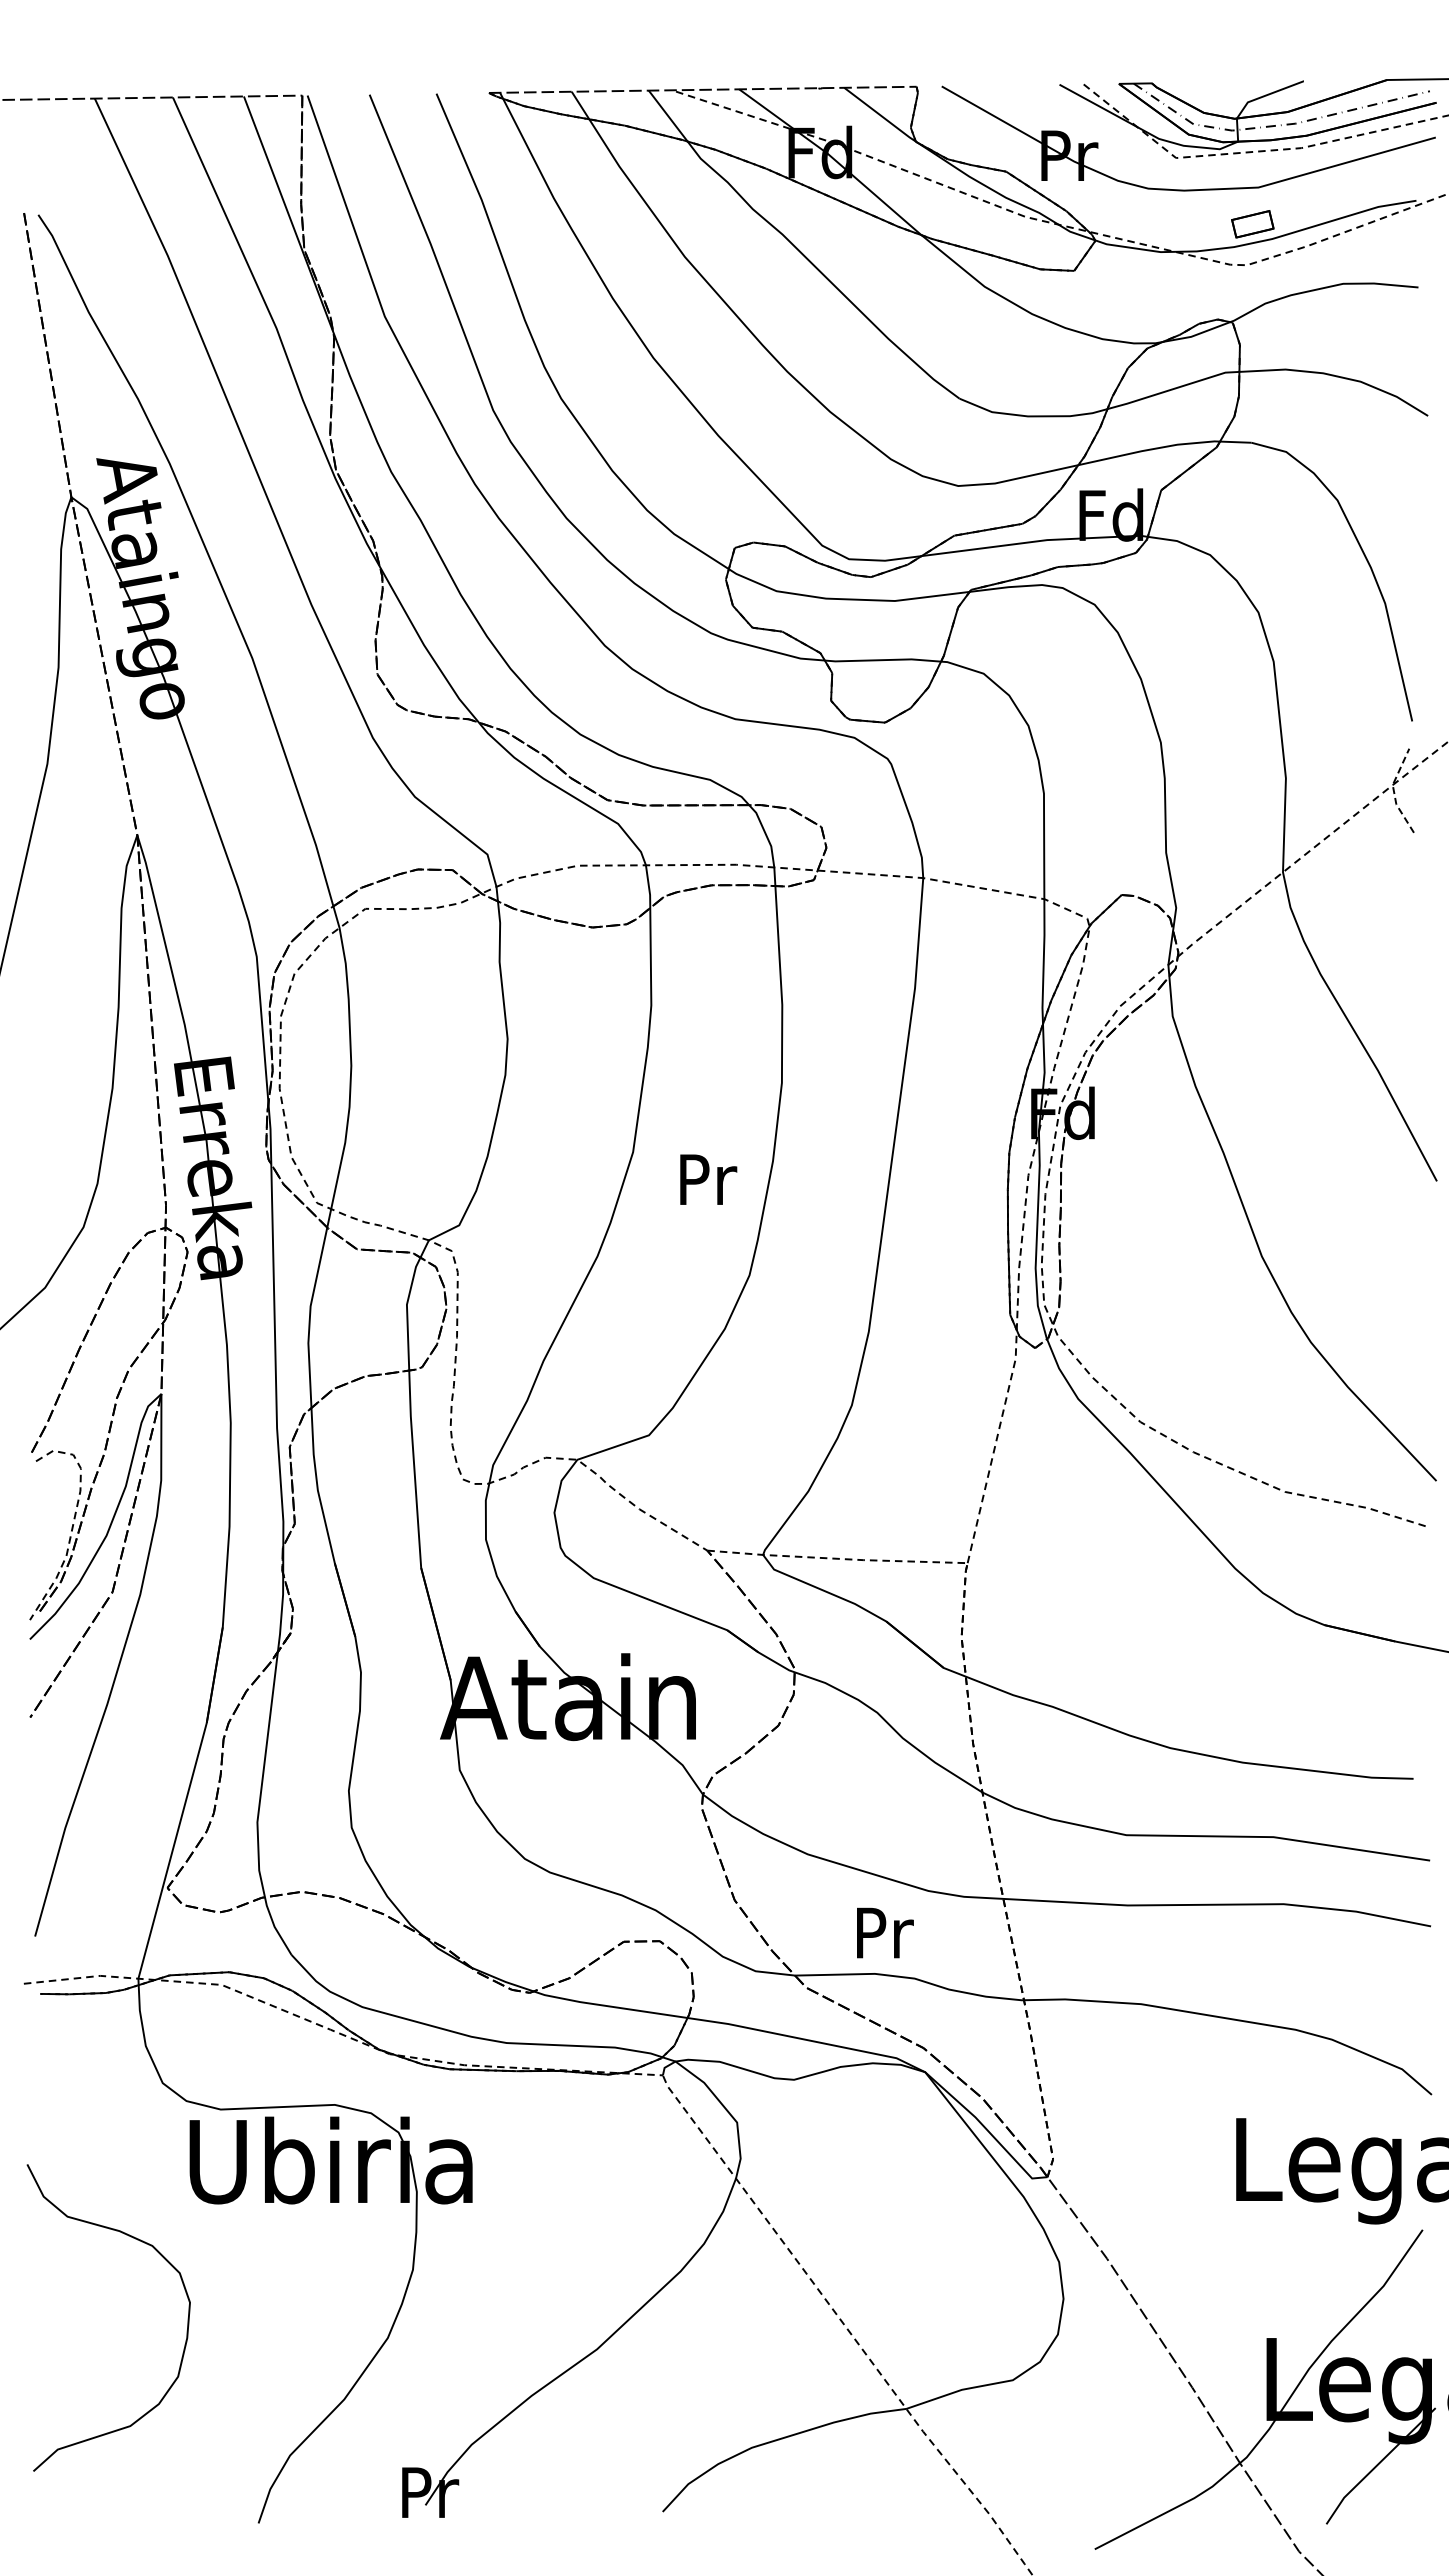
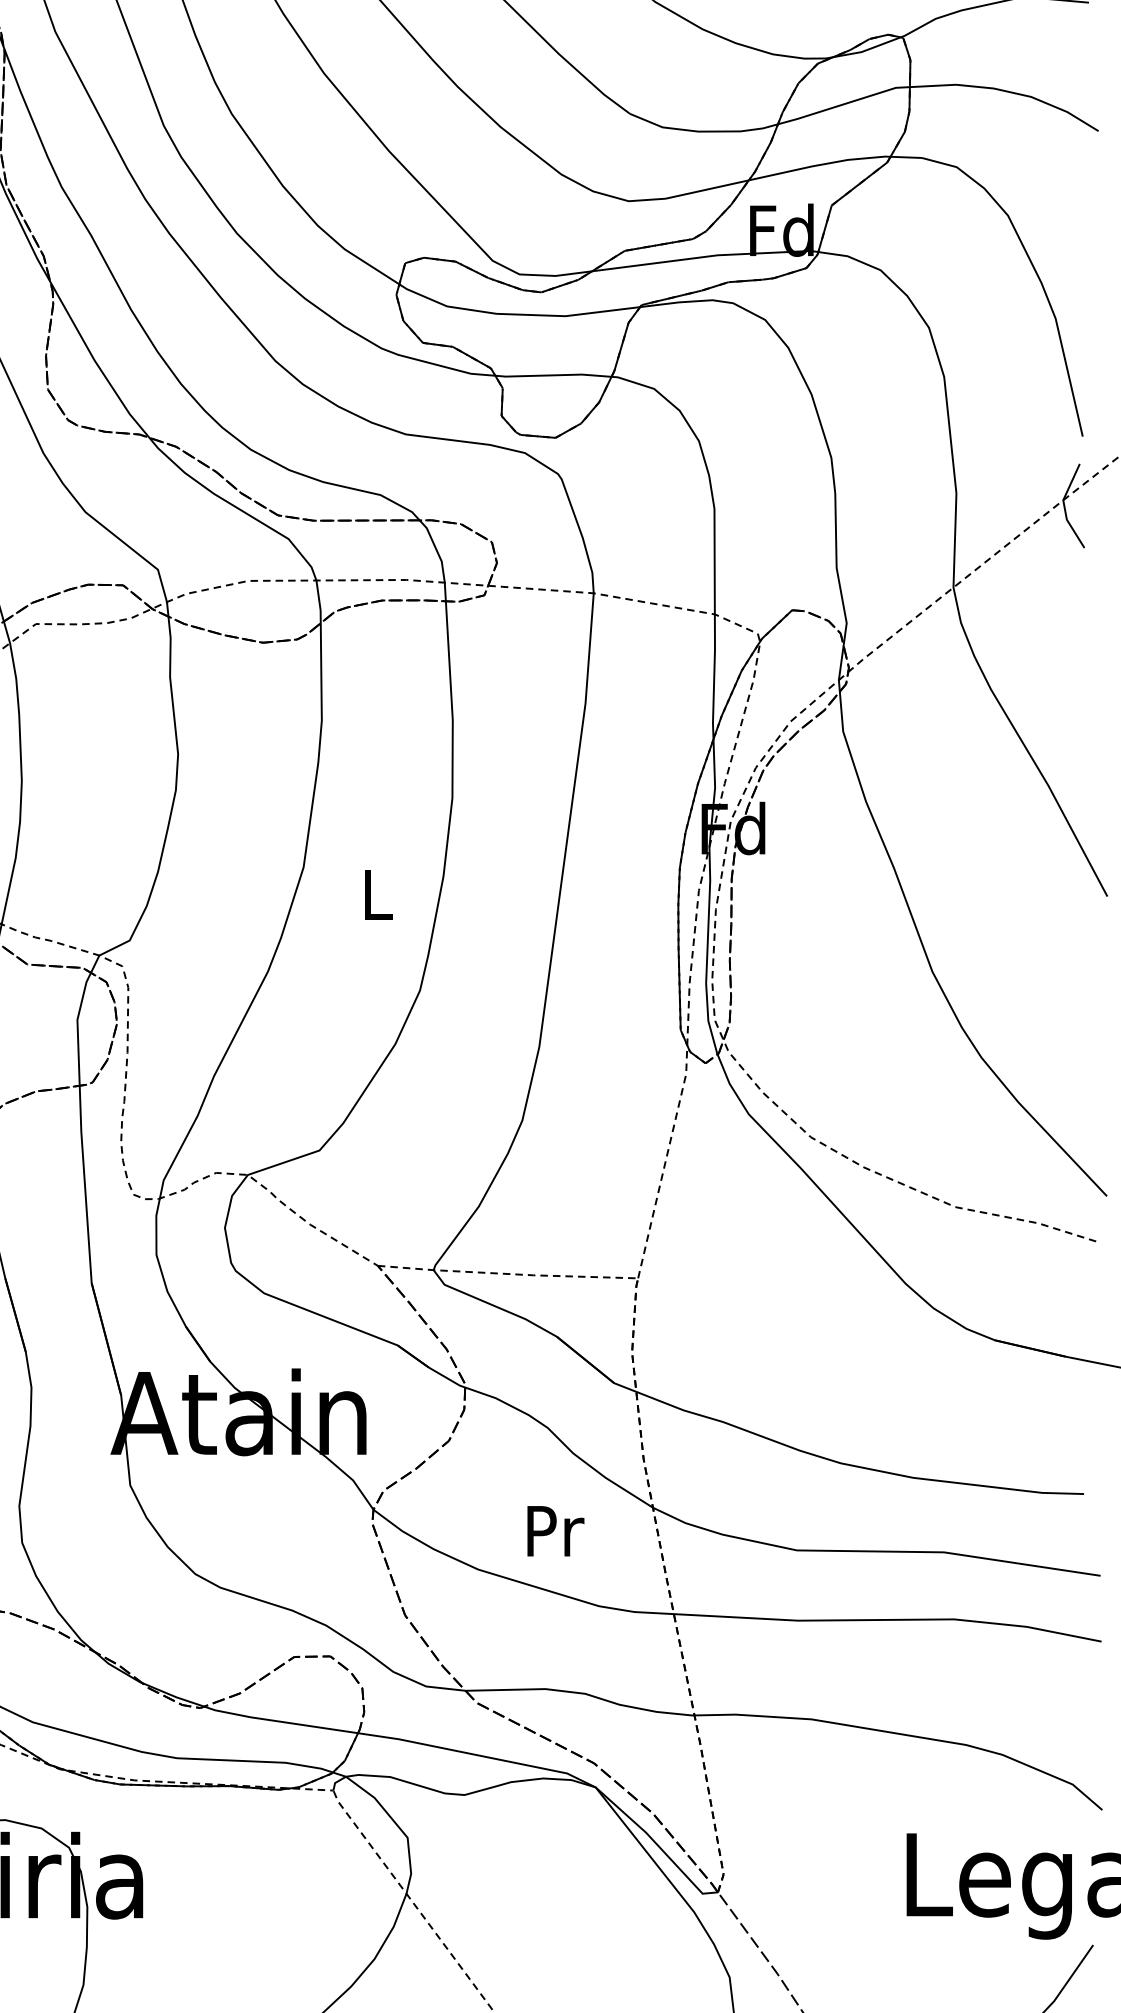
line: (1394, 791) -> (1065, 506), dashed -> solid
text: (708, 1179) -> (379, 894), Pr -> L
text: (885, 1932) -> (556, 1530), moved

